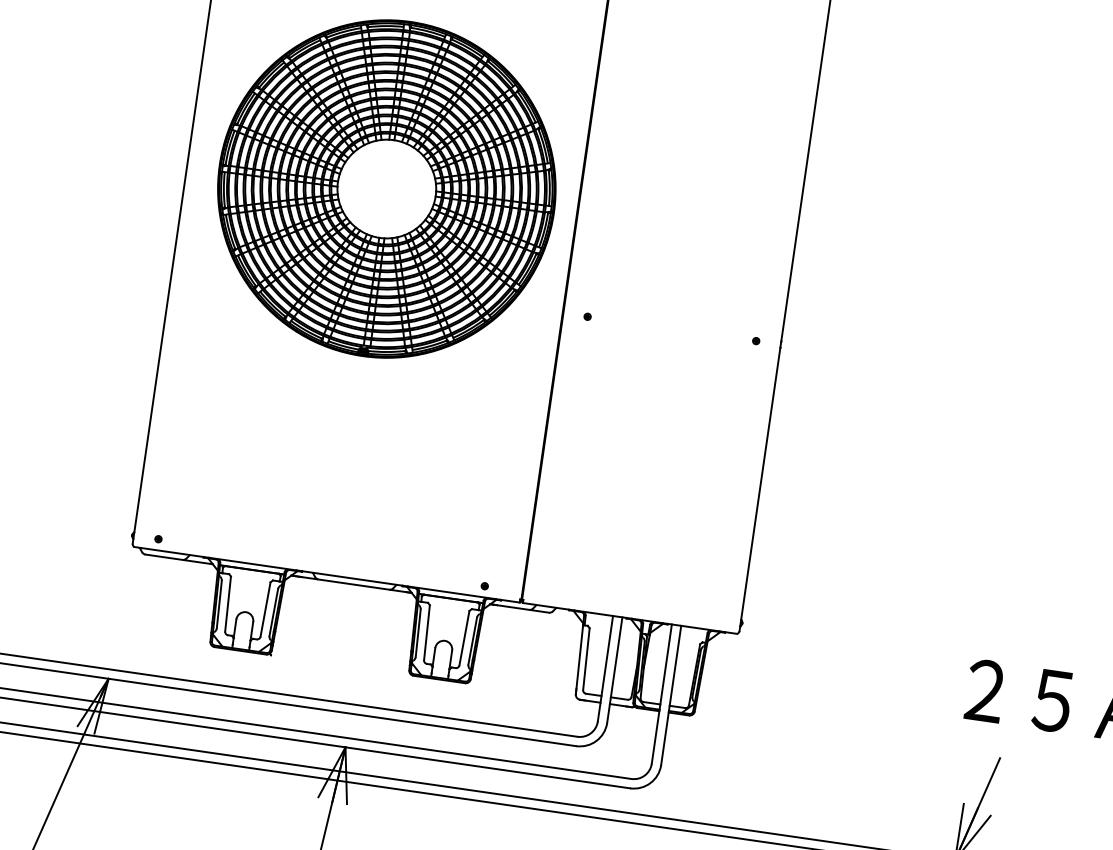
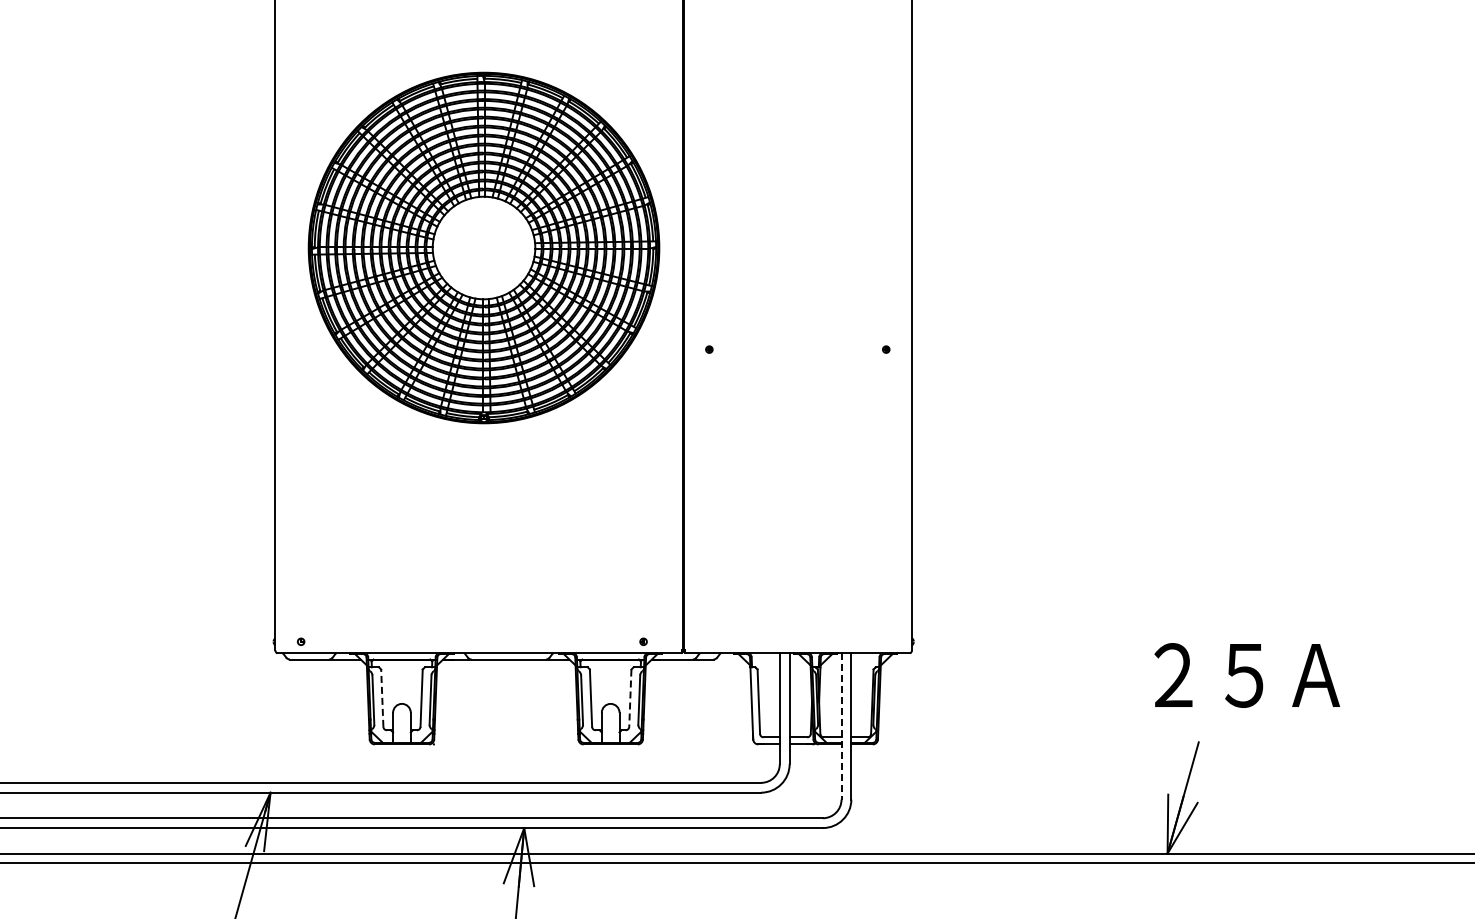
line: (228, 604) -> (382, 698), solid -> dashed
line: (464, 638) -> (630, 698), solid -> dashed
line: (661, 694) -> (841, 726), solid -> dashed

